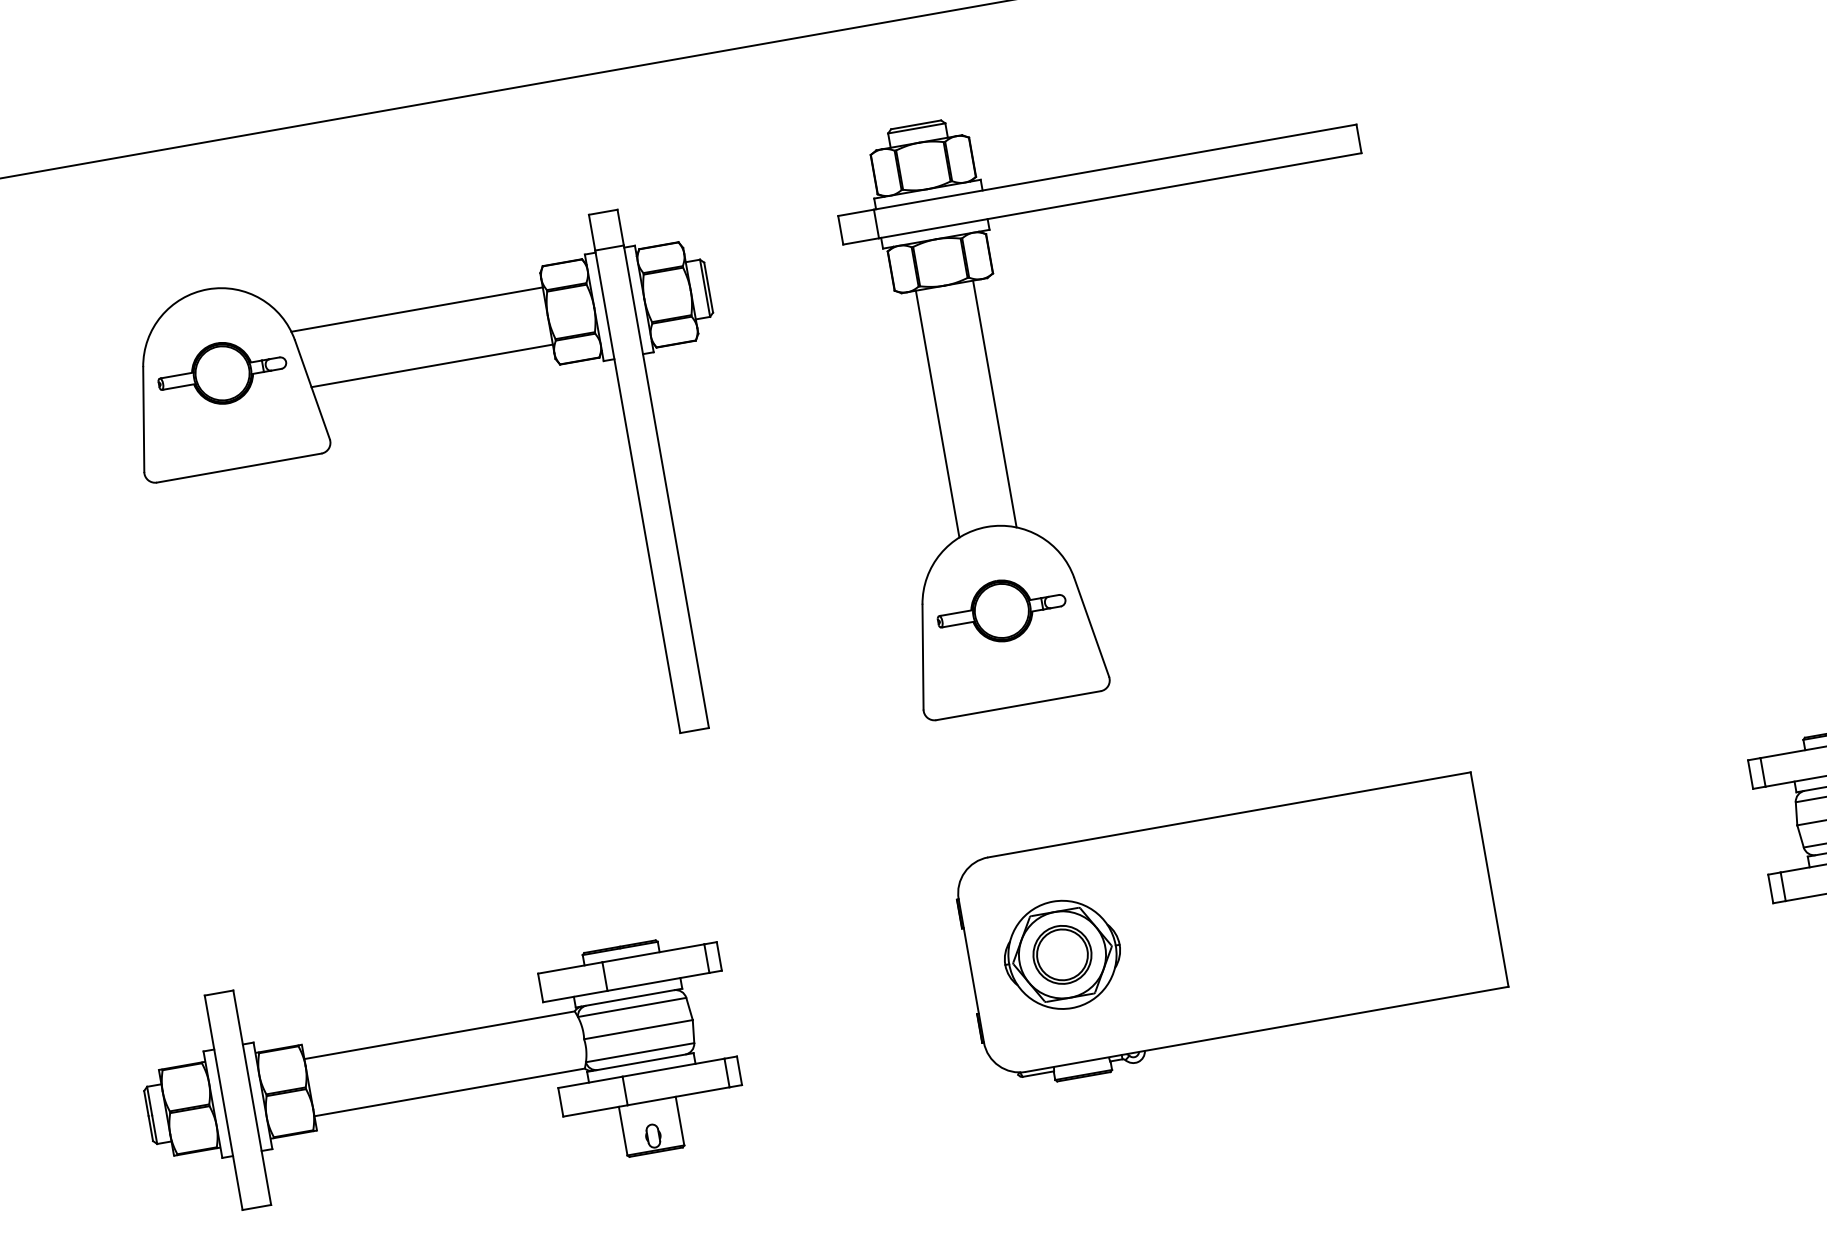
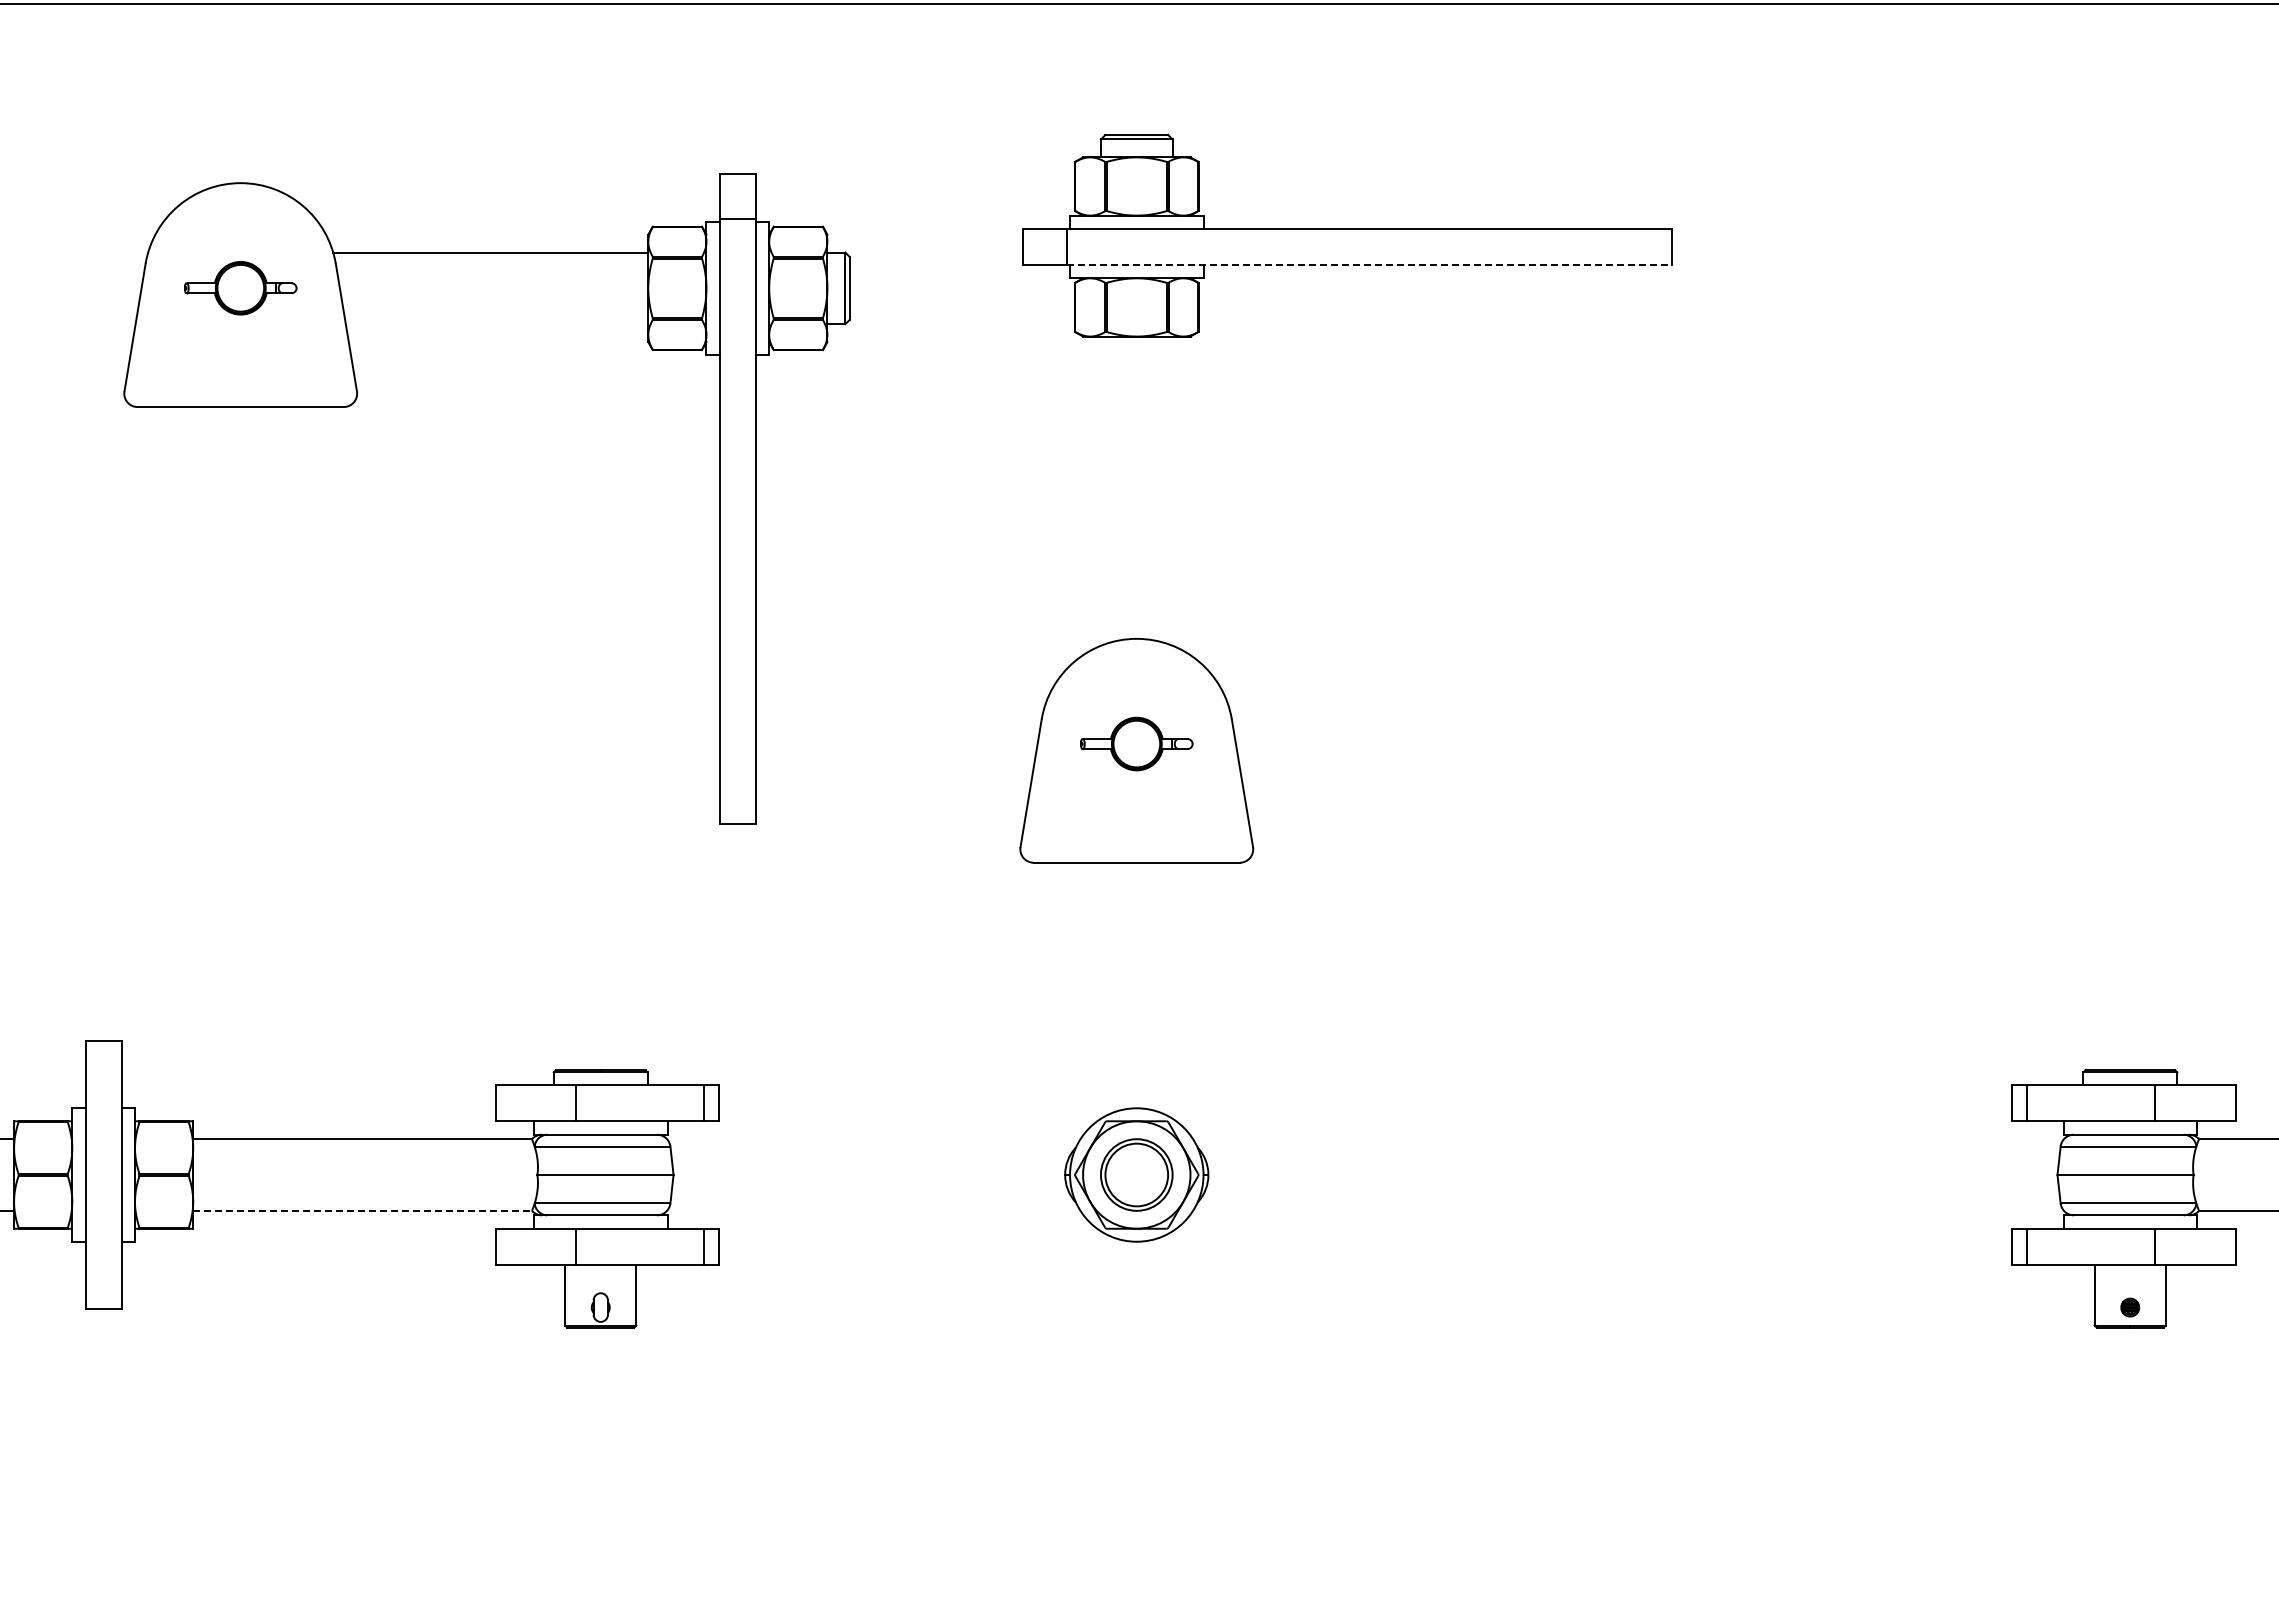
line: (1120, 195) -> (1370, 264), solid -> dashed
line: (431, 366) -> (496, 324), removed
part: (222, 372) -> (240, 287), size x0.7
line: (994, 403) -> (1172, 490), removed
line: (937, 413) -> (1100, 490), removed
part: (1001, 610) -> (1136, 743), size x0.7
part: (1230, 932) -> (1345, 1183), removed
line: (450, 1092) -> (363, 1210), solid -> dashed

